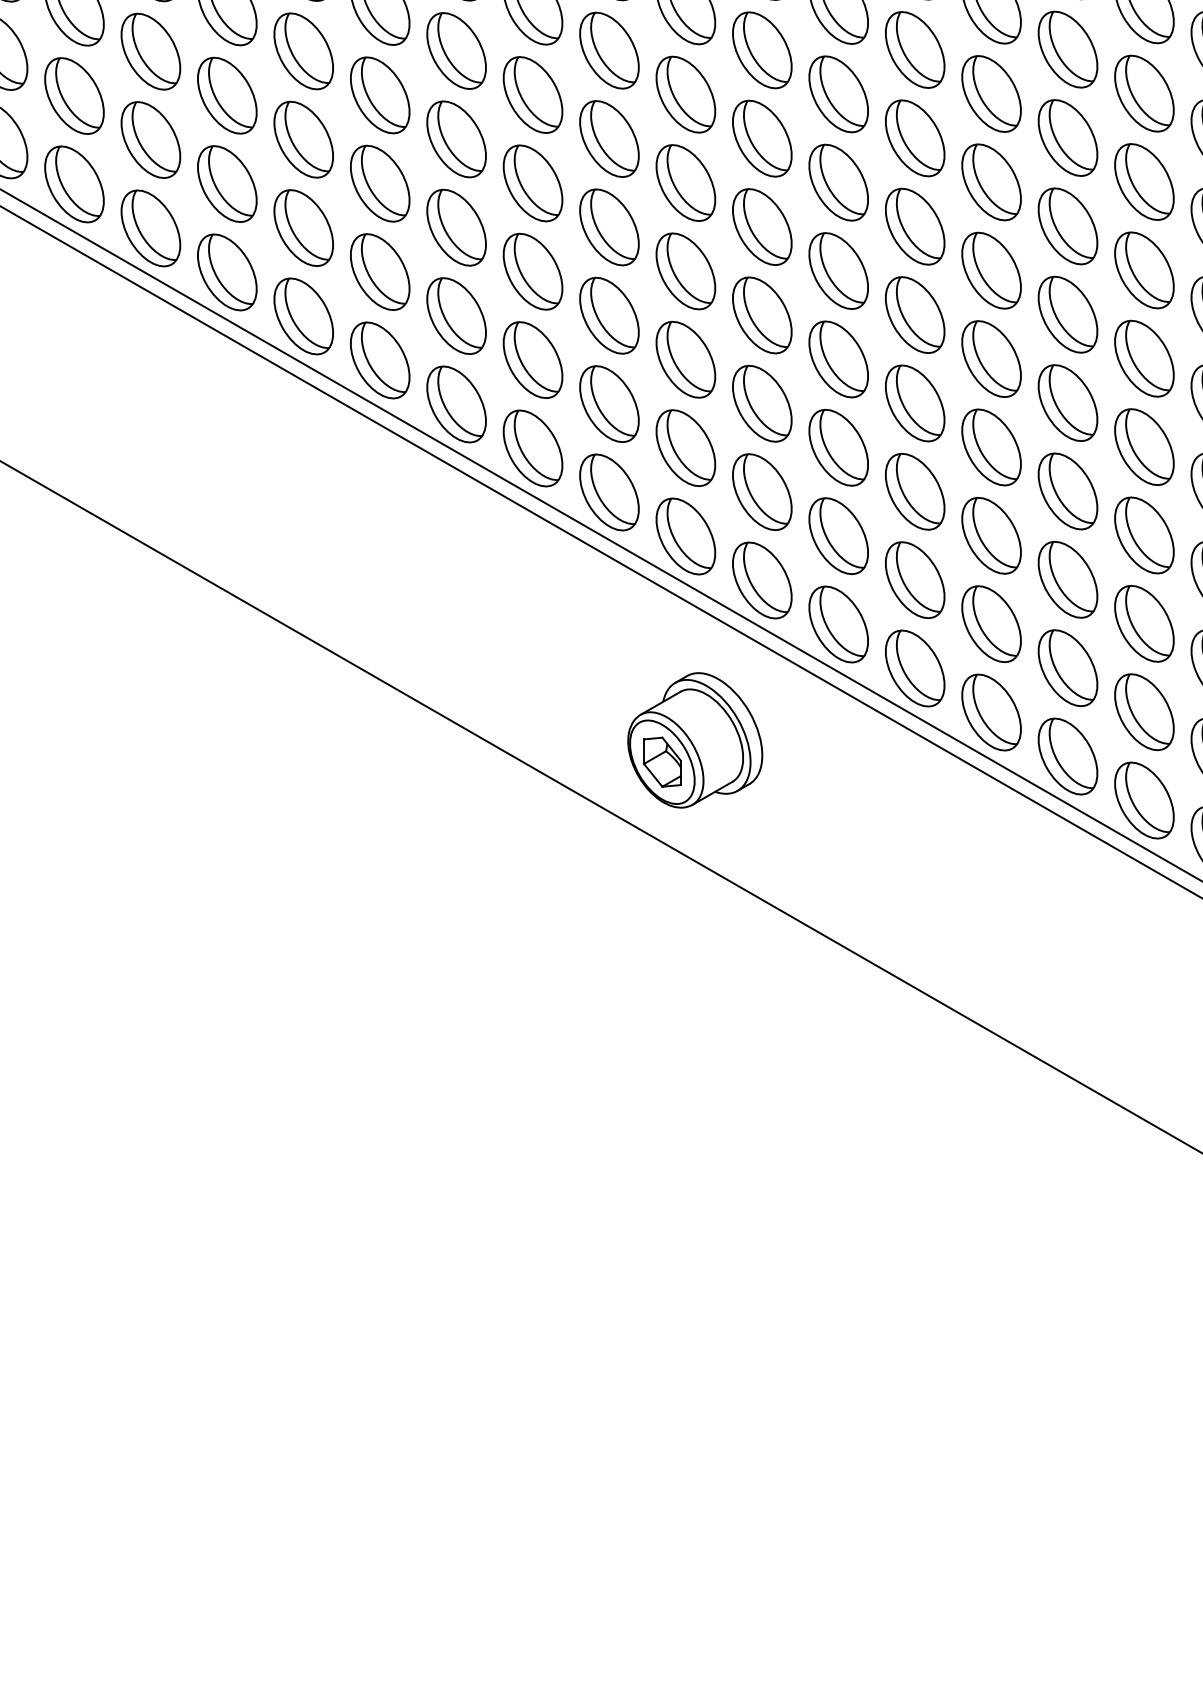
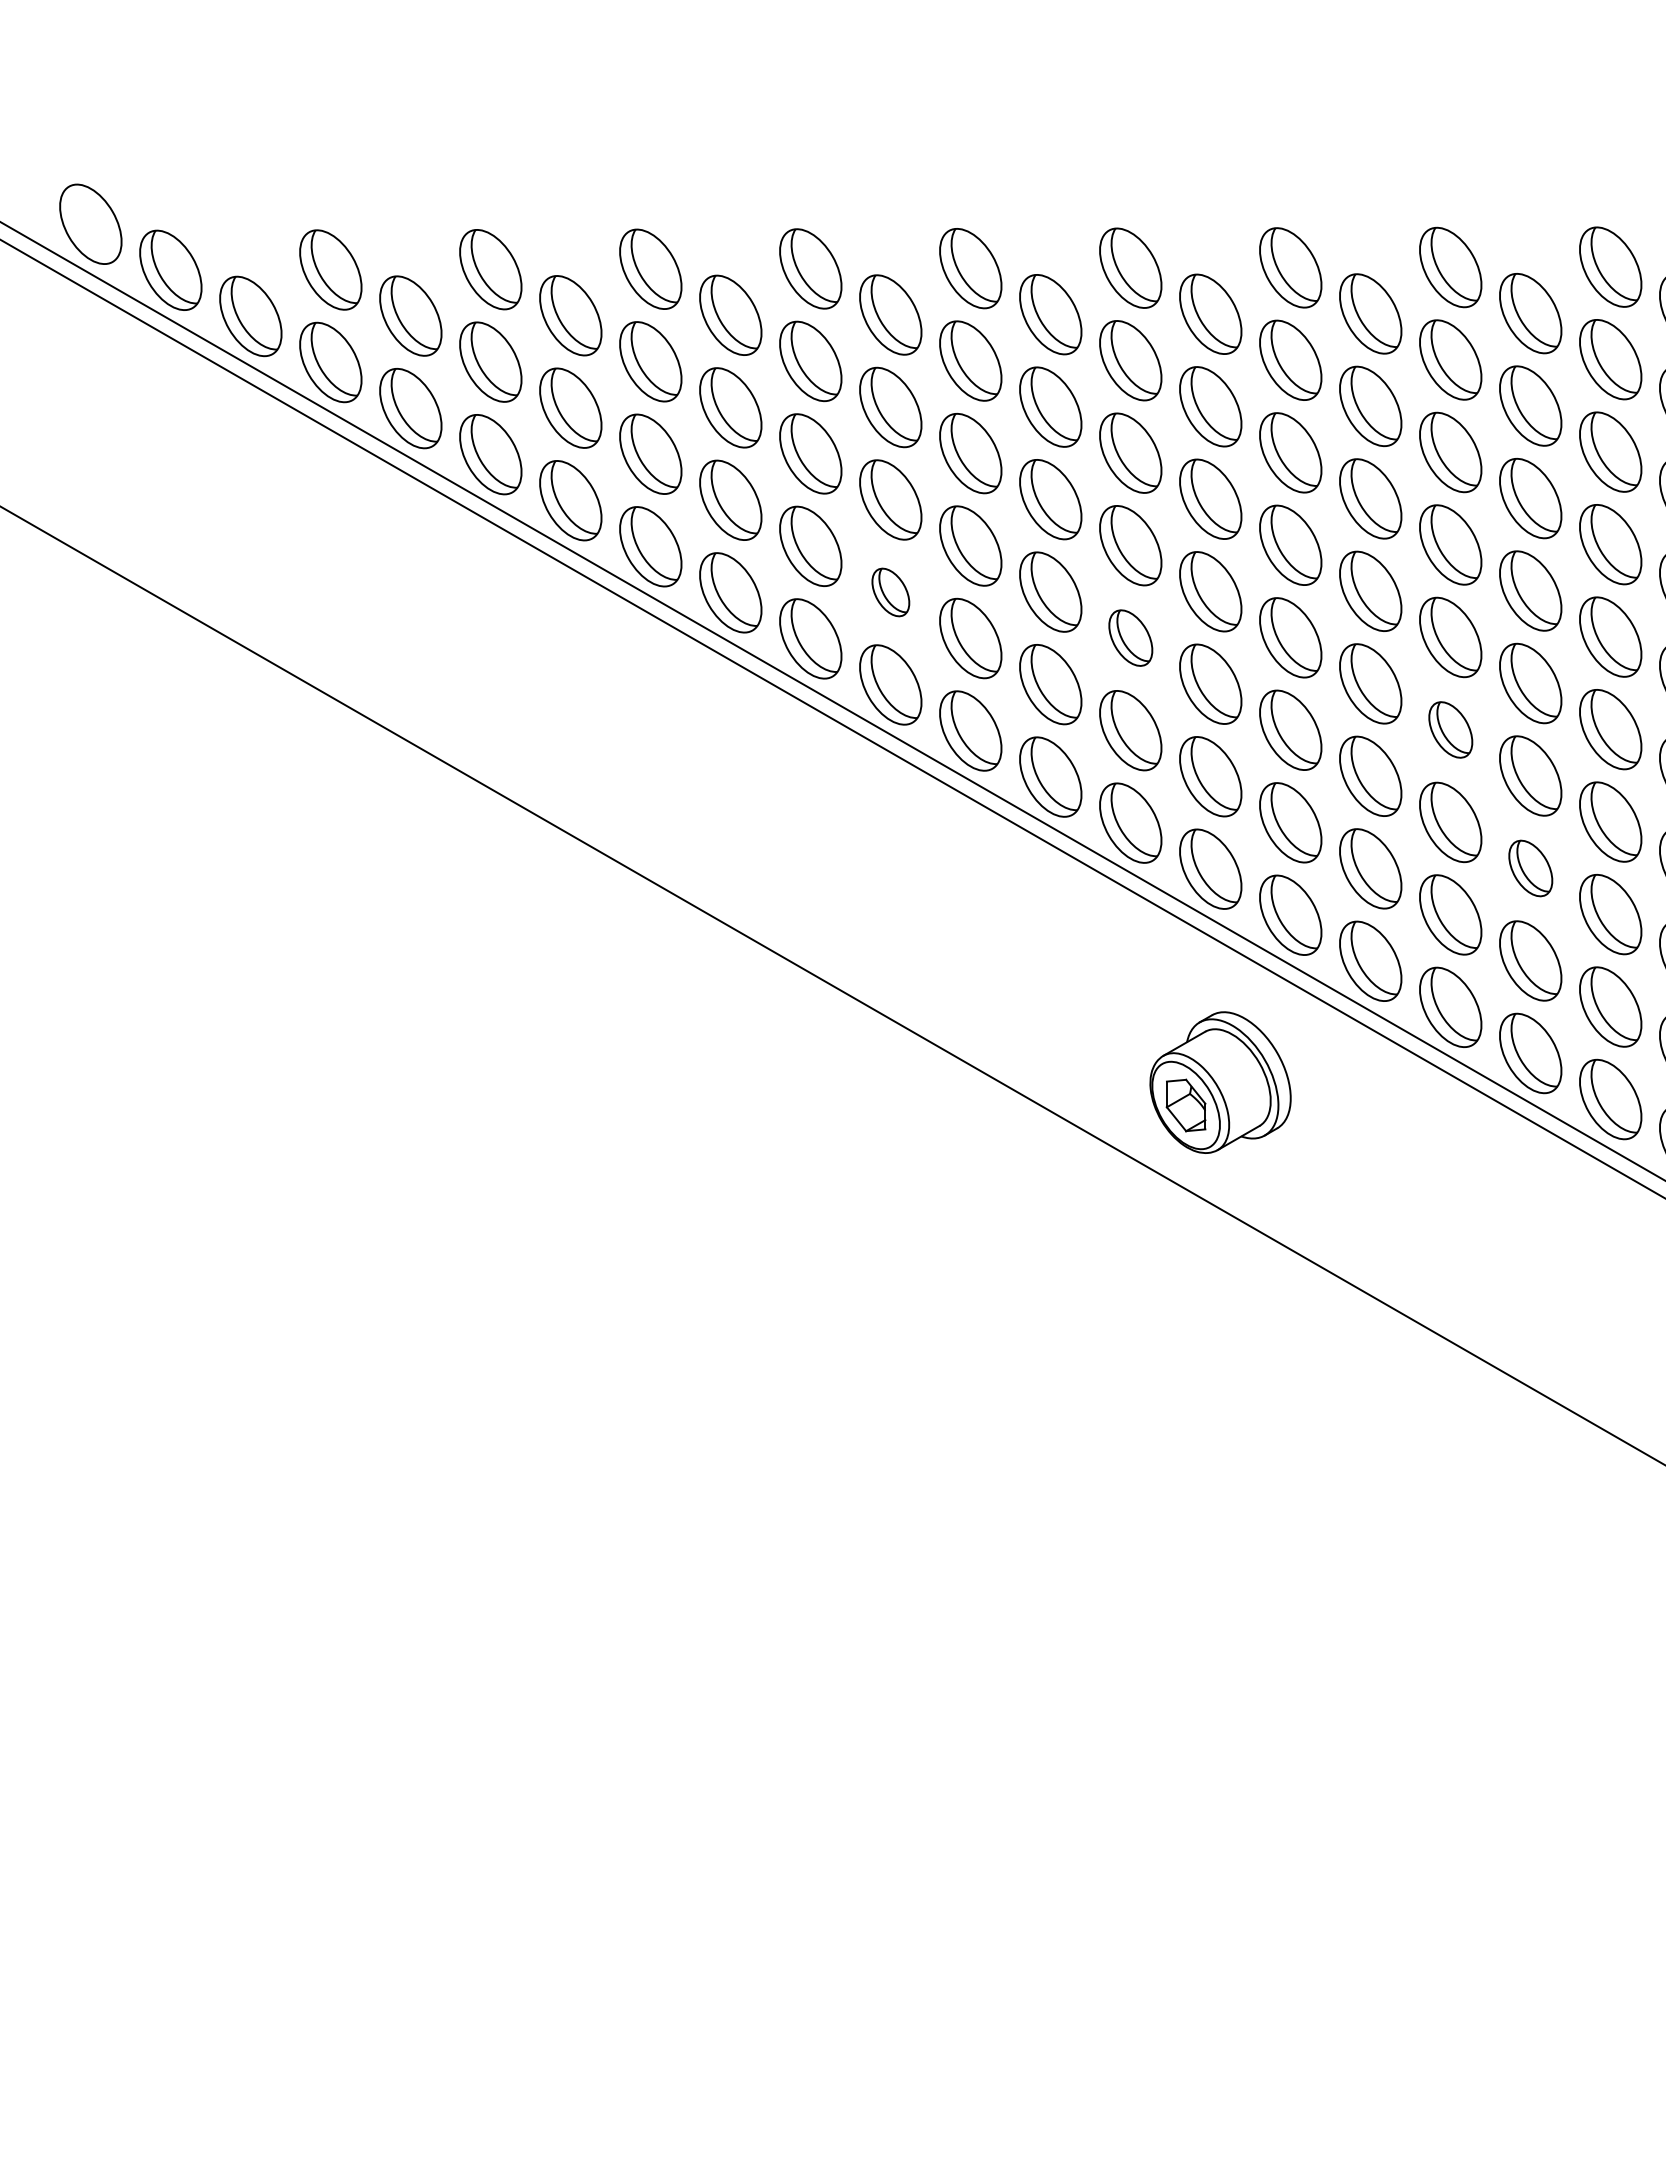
part: (379, 272) -> (890, 592), size x0.6
part: (609, 315) -> (1130, 637), size x0.7
part: (914, 403) -> (1450, 729), size x0.7
part: (991, 535) -> (1530, 868), size x0.7

